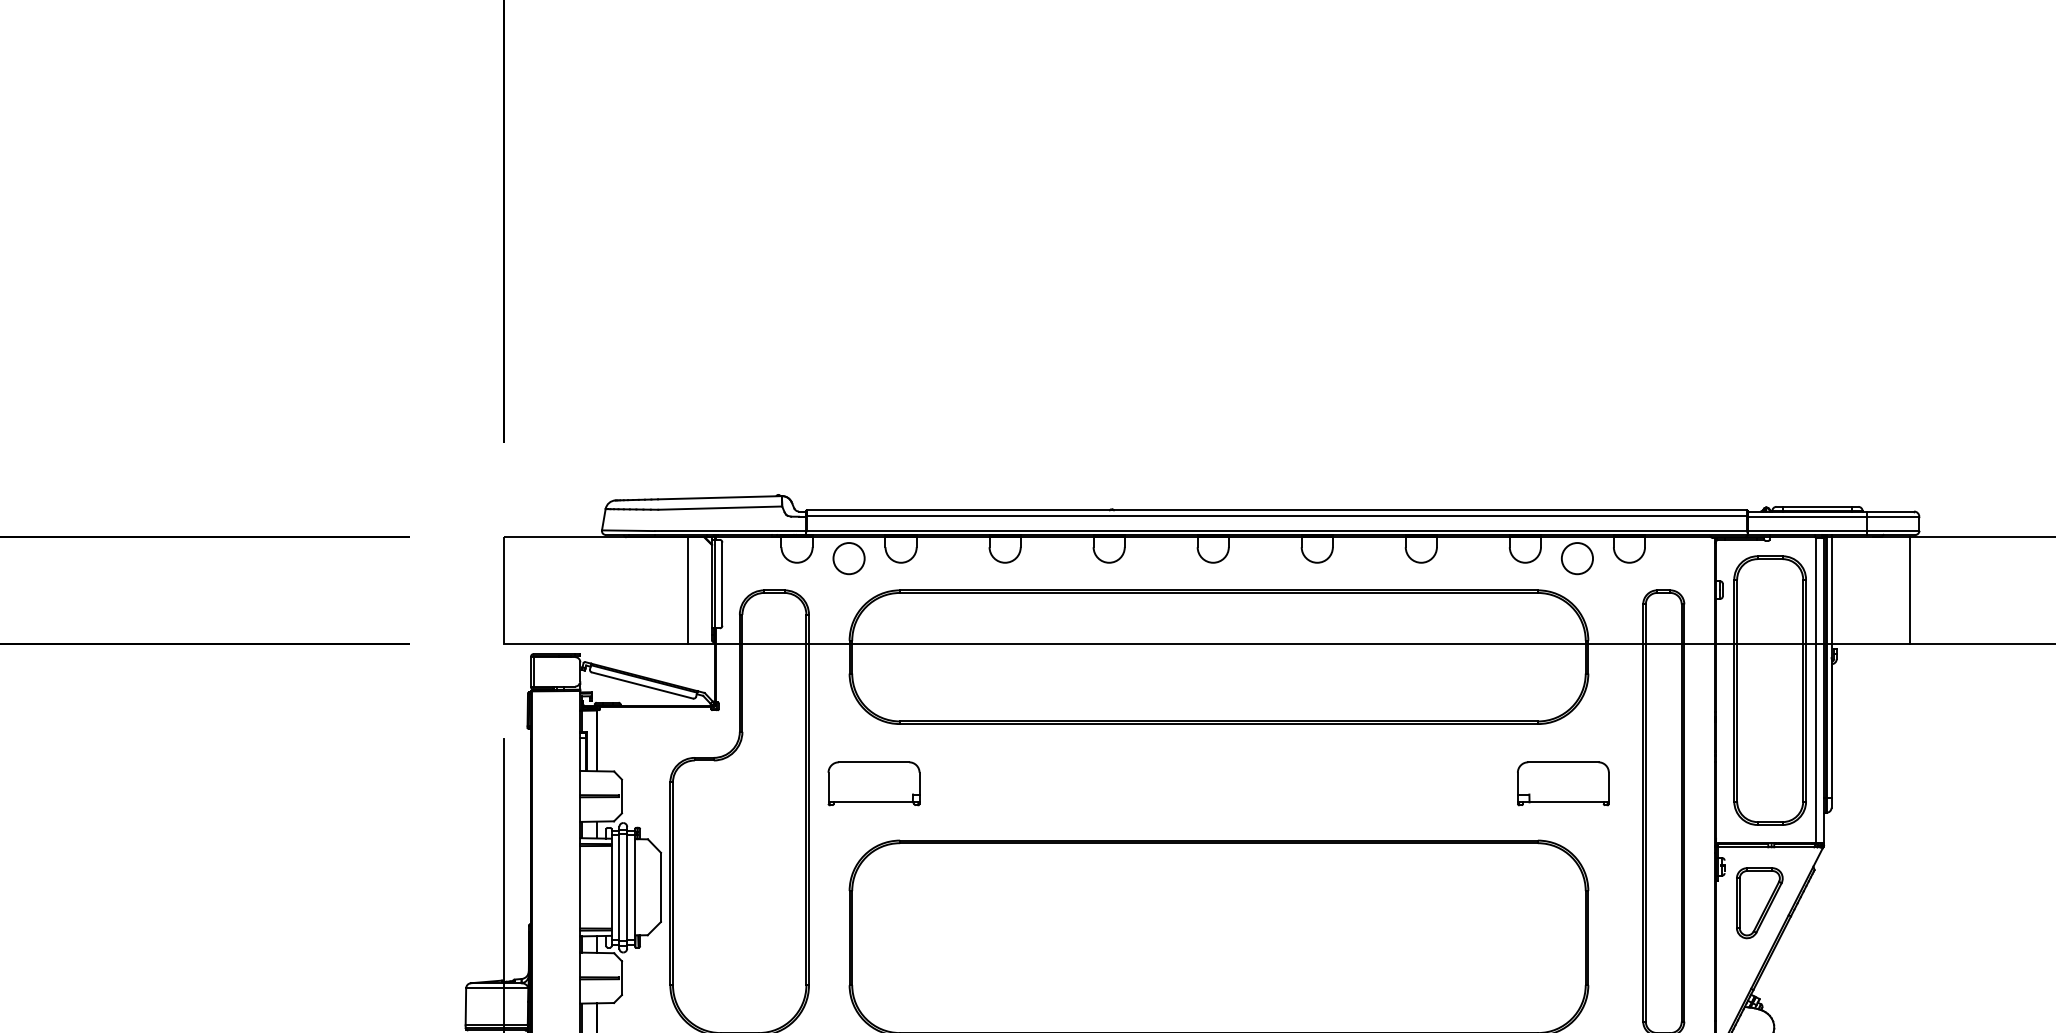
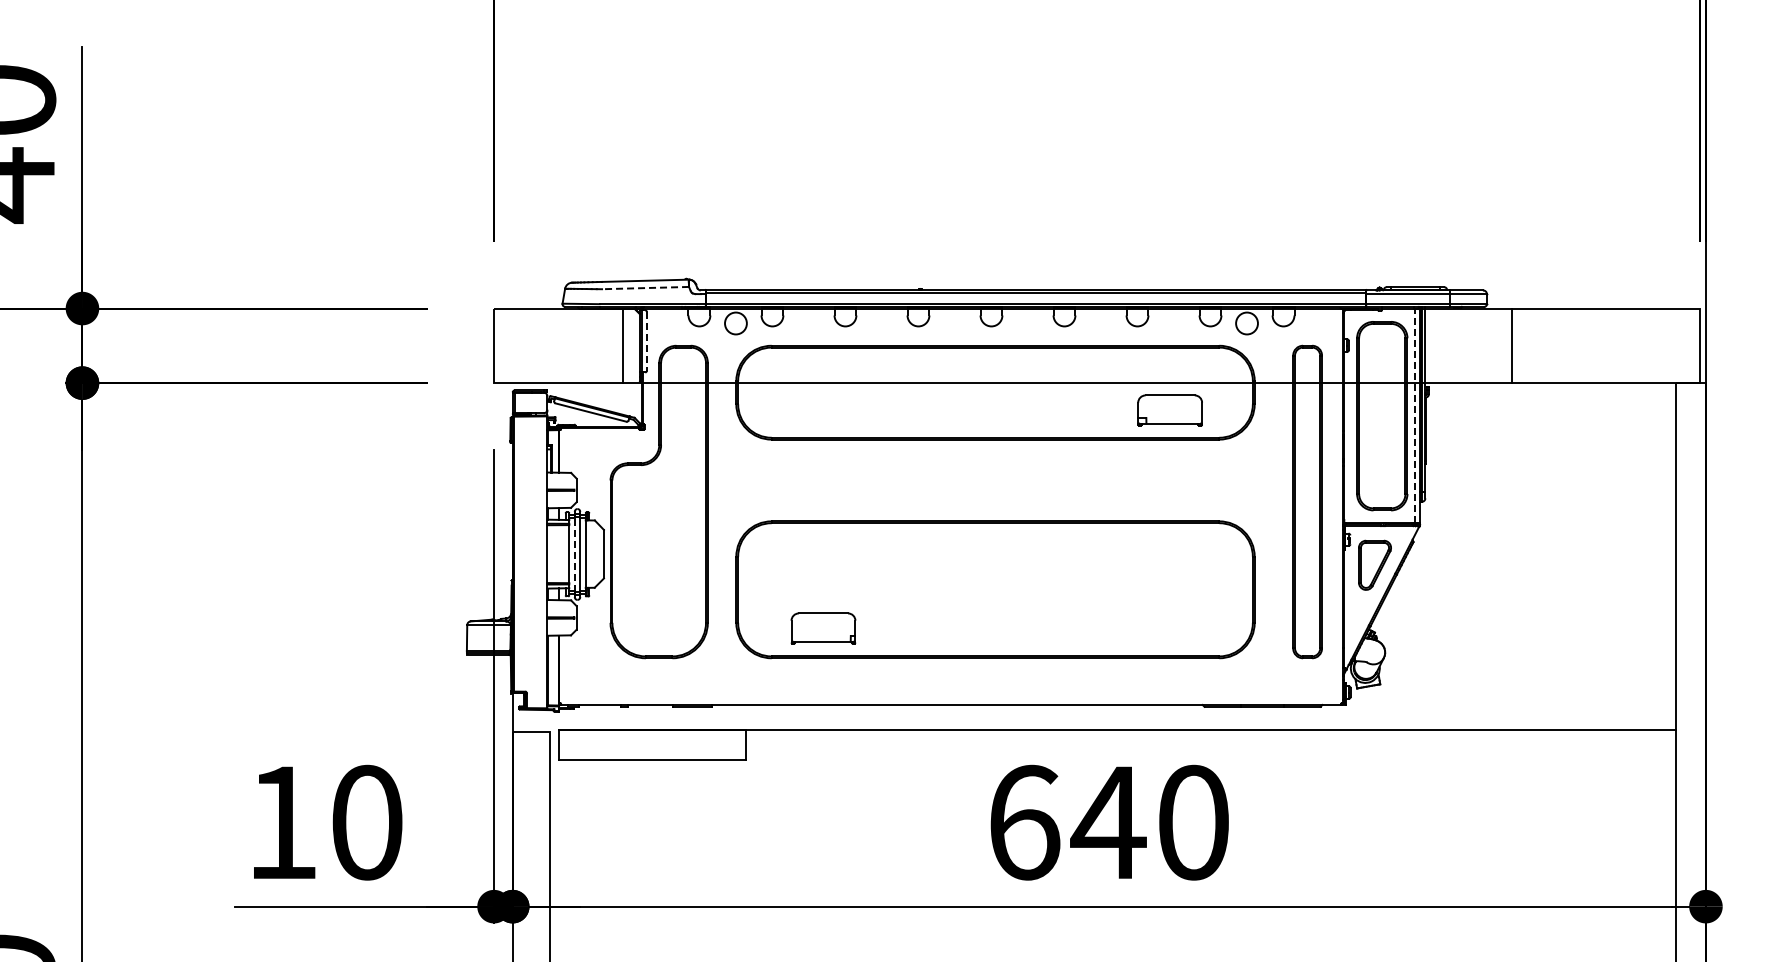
line: (720, 508) -> (645, 288), solid -> dashed
line: (723, 584) -> (647, 341), solid -> dashed
line: (1910, 589) -> (1512, 345), moved
line: (1816, 689) -> (1414, 415), solid -> dashed
part: (874, 783) -> (823, 628), moved
part: (1562, 783) -> (1169, 410), moved
line: (618, 886) -> (574, 553), solid -> dashed

